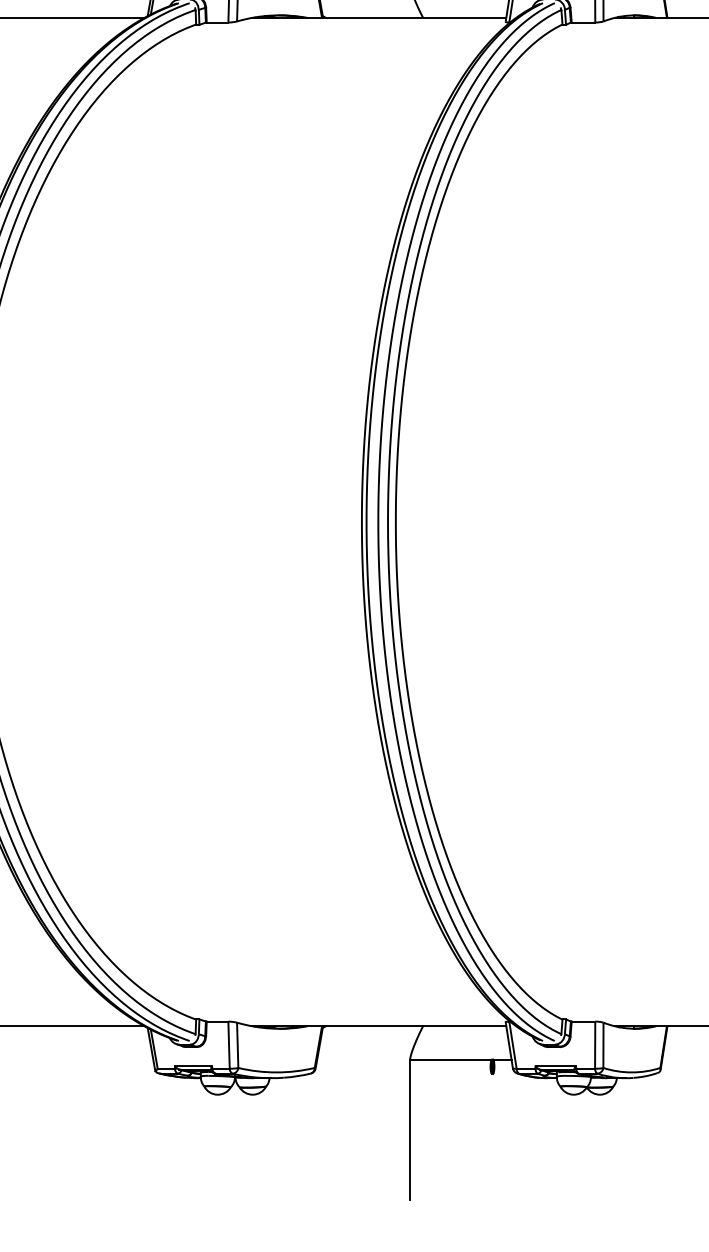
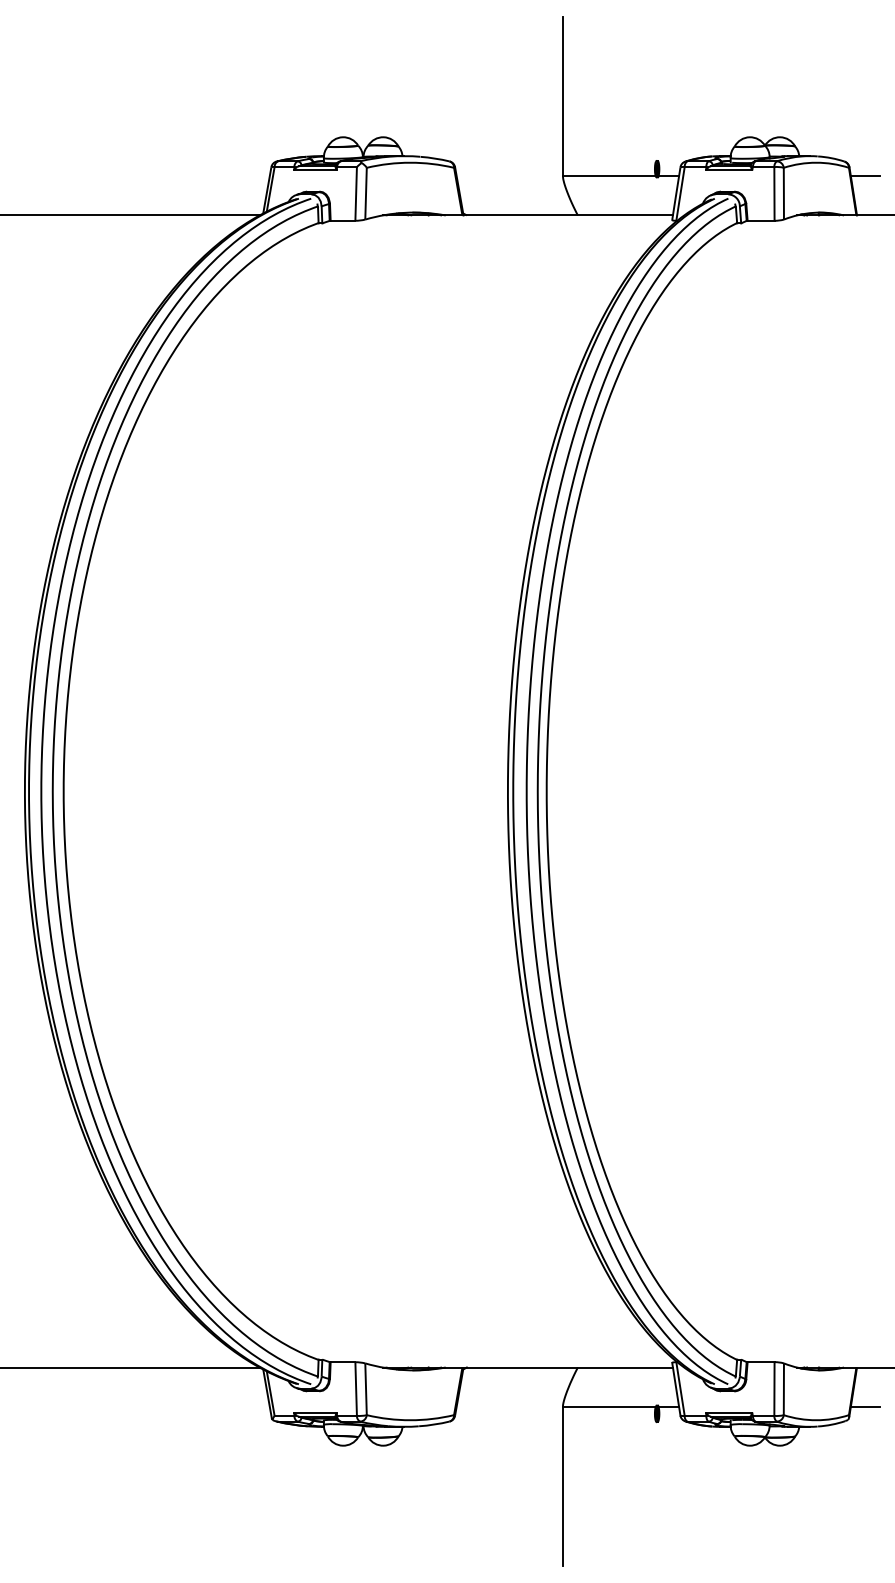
line: (674, 1060) -> (864, 1406), added

